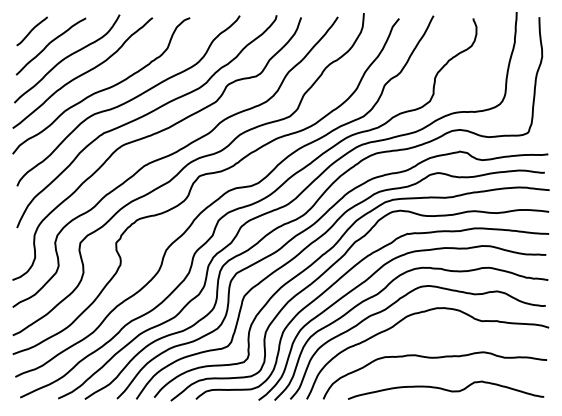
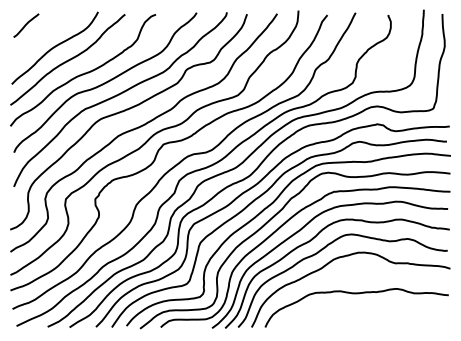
curve: (49, 44) -> (40, 36), removed
curve: (445, 389) -> (365, 319), removed

